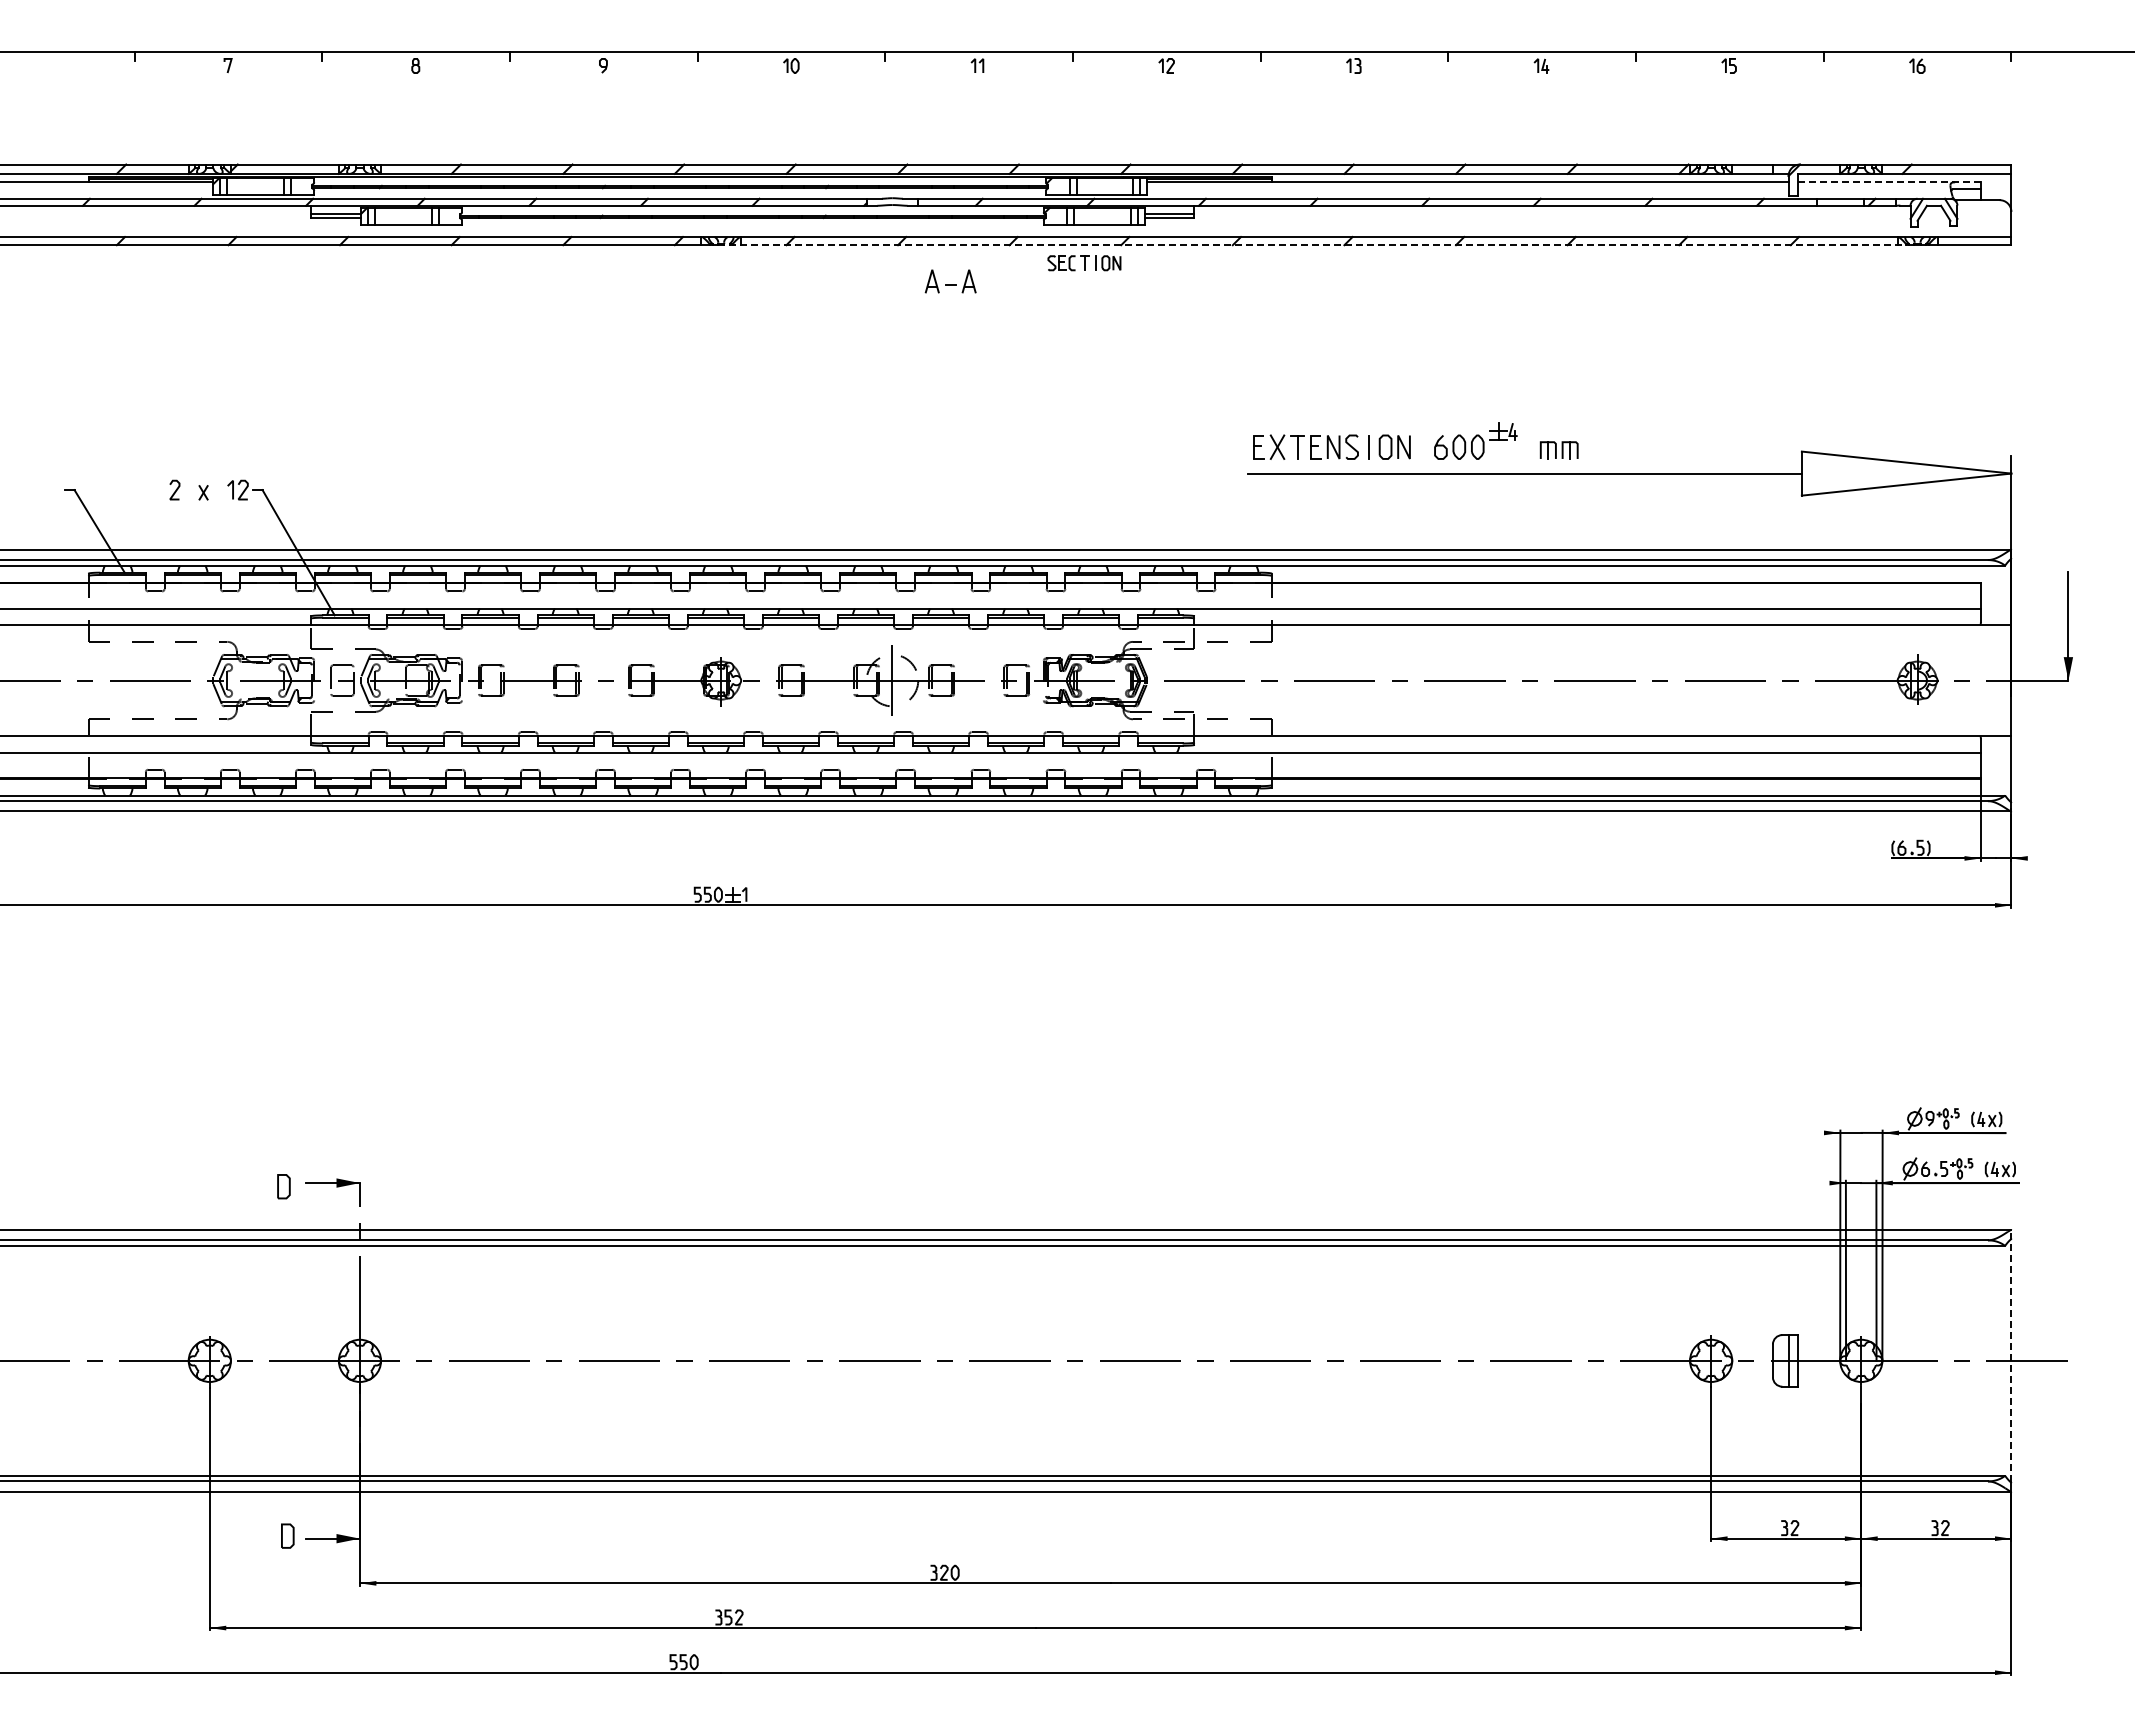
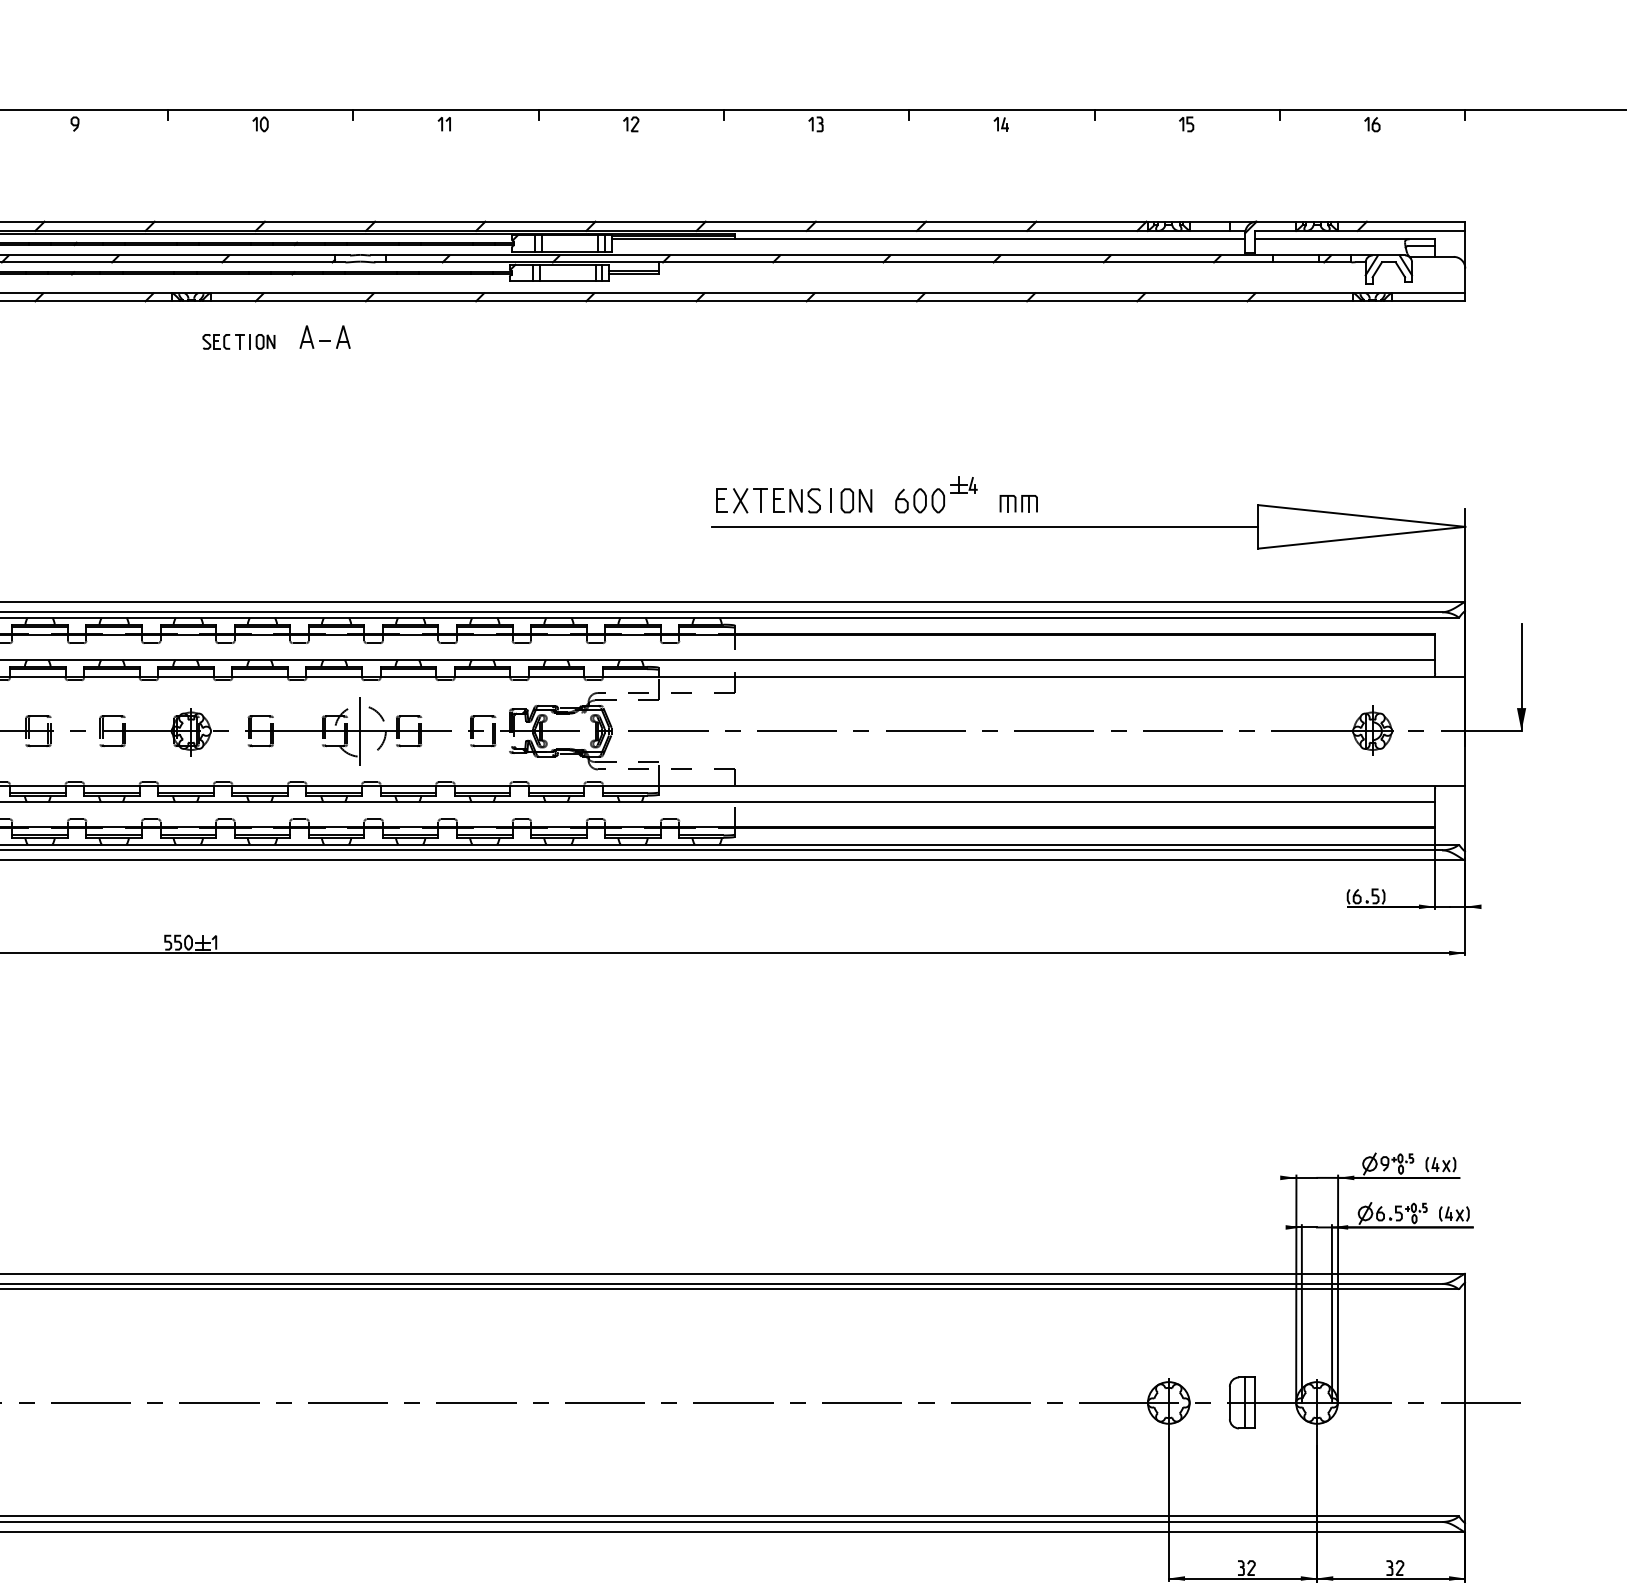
line: (1889, 182) -> (1344, 239), dashed -> solid
line: (1313, 245) -> (776, 301), dashed -> solid
part: (1084, 263) -> (239, 342), moved
part: (950, 281) -> (324, 337), moved
line: (2011, 1355) -> (1465, 1397), dashed -> solid

